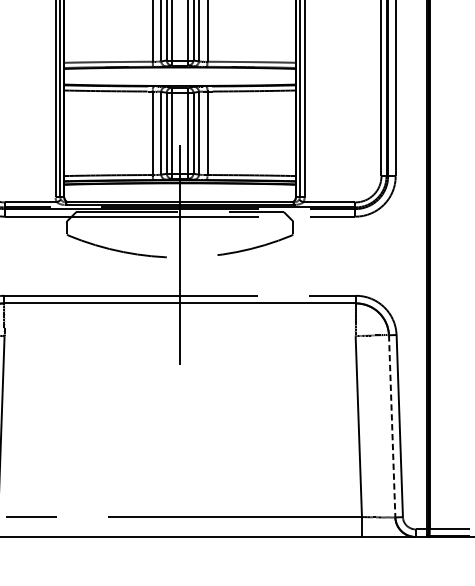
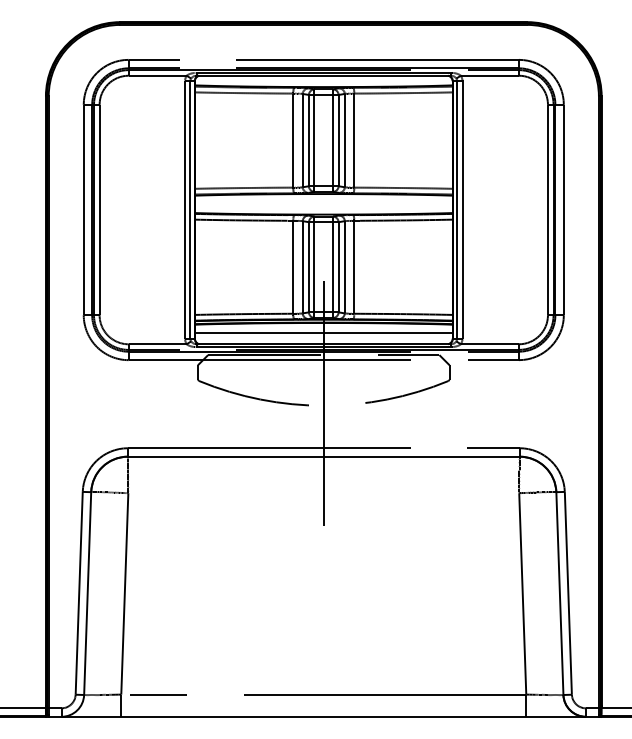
line: (179, 191) -> (323, 332), added
line: (391, 427) -> (559, 594), dashed -> solid

